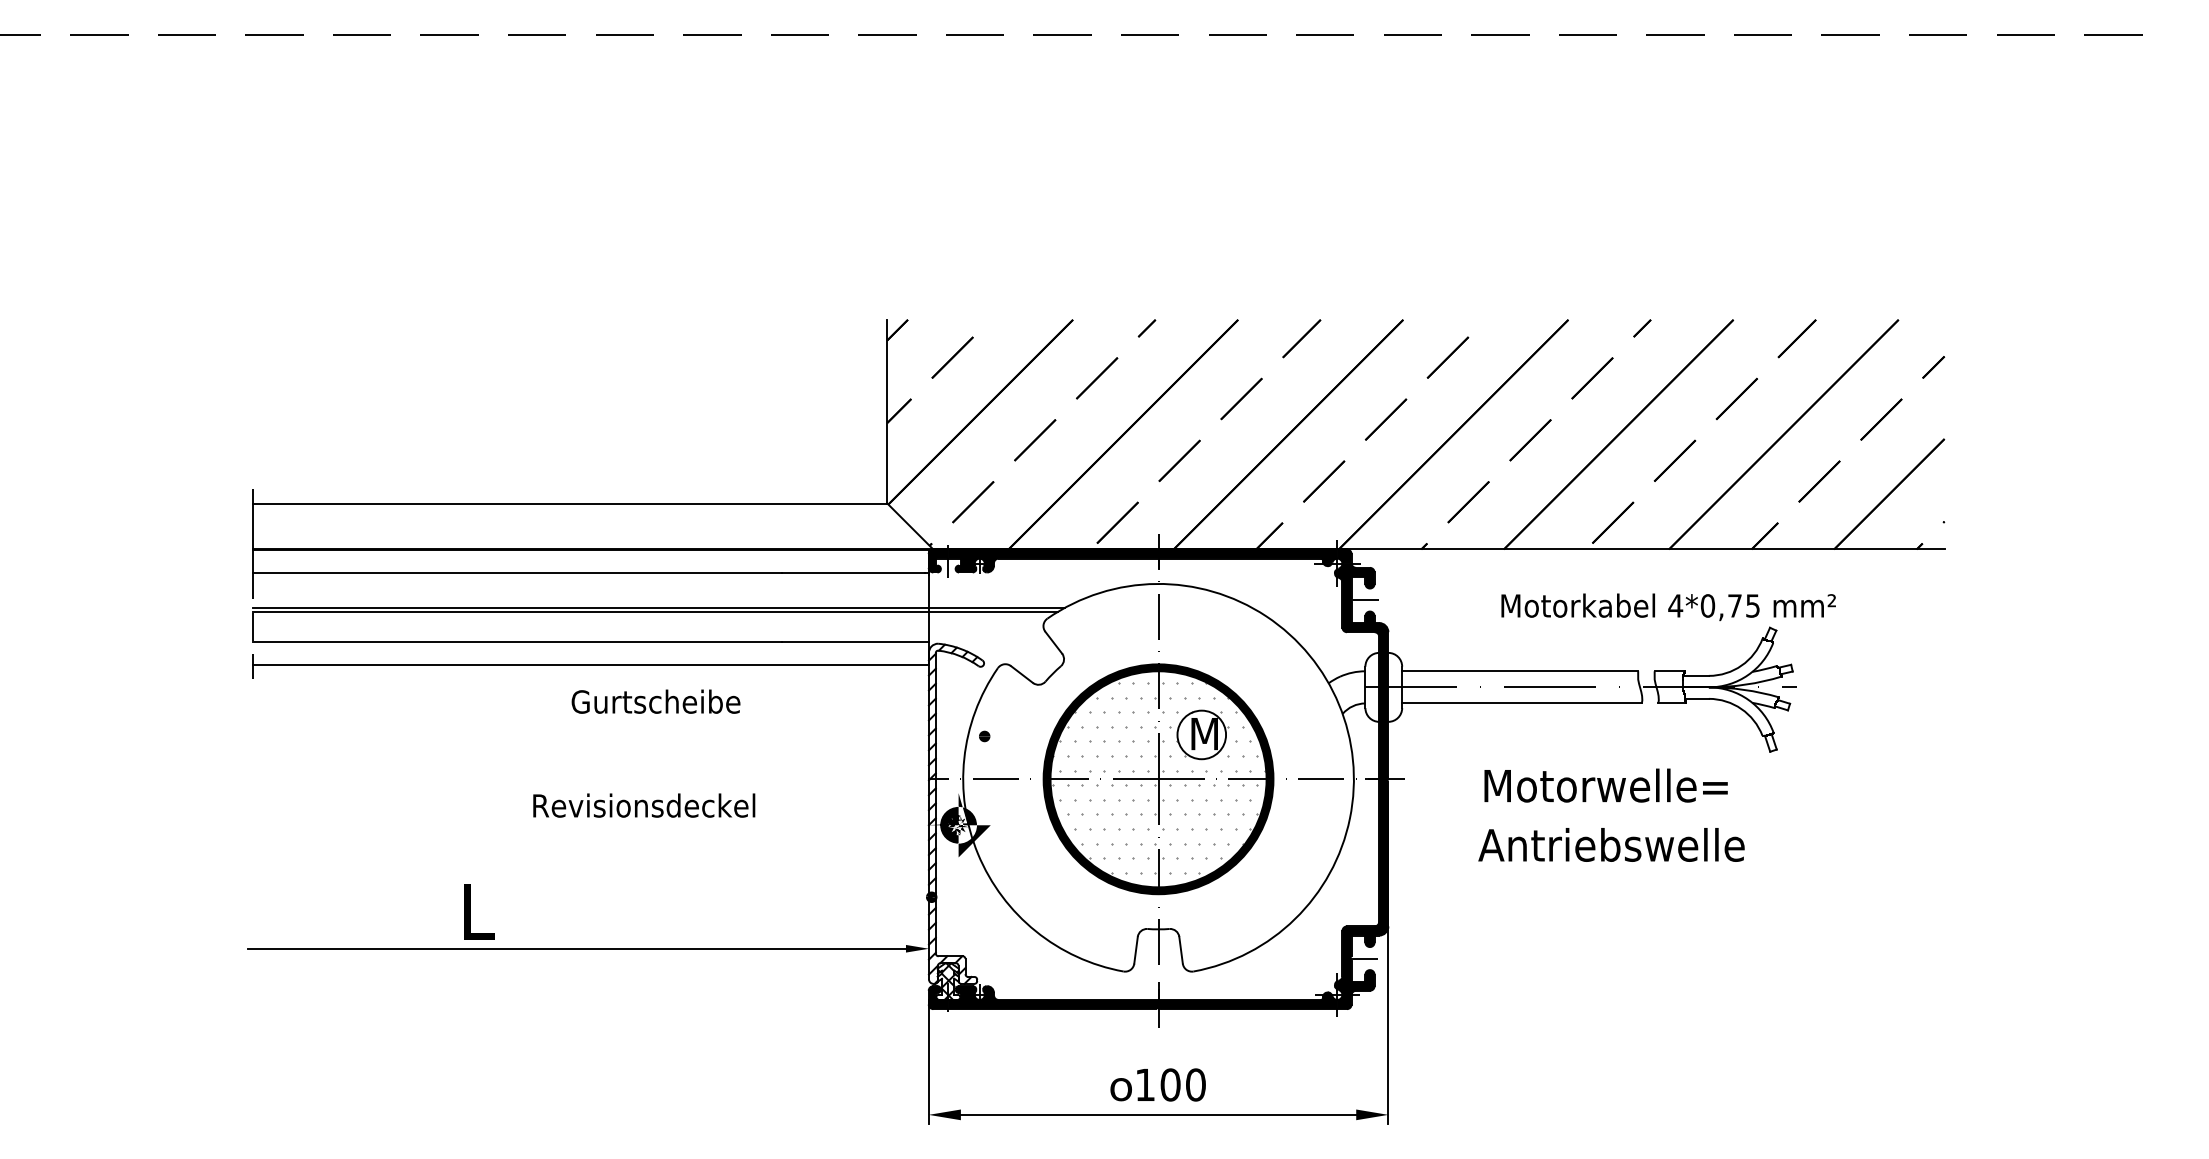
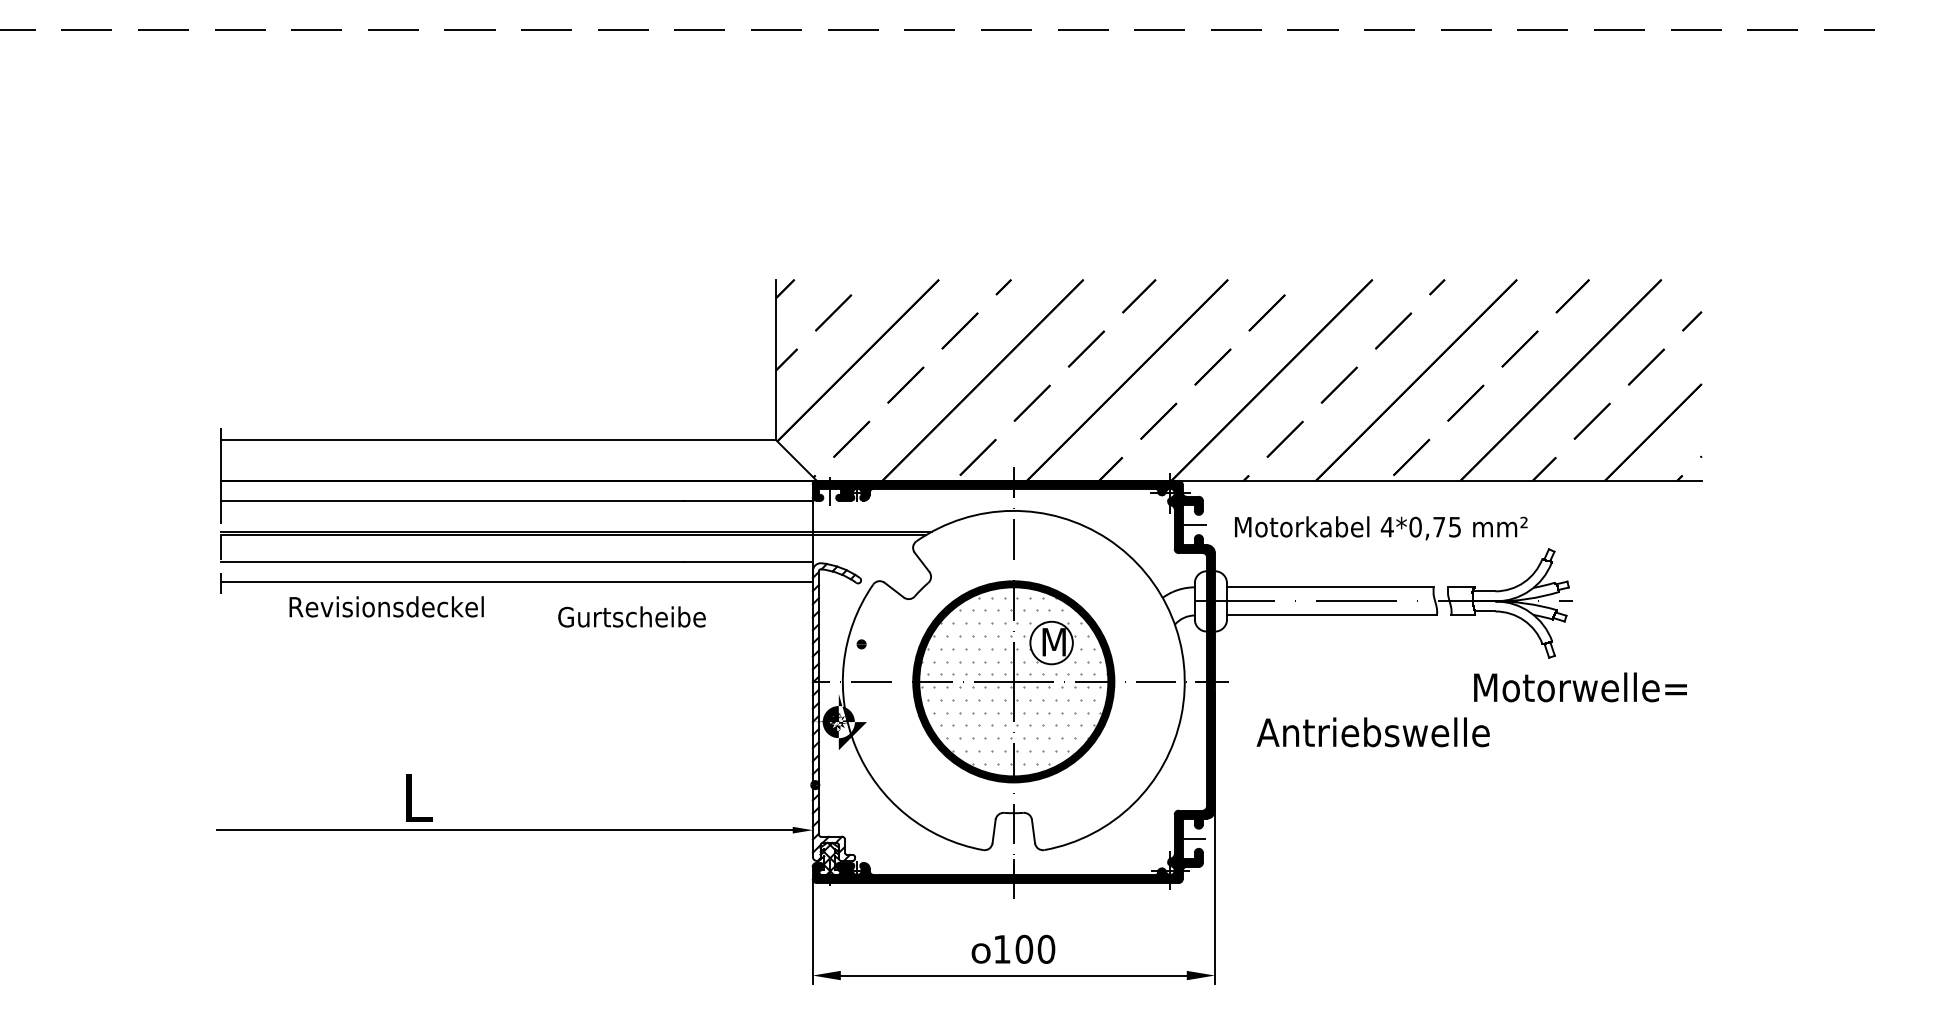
text: (1668, 607) -> (1381, 528), moved
text: (655, 701) -> (631, 616), moved
text: (1606, 785) -> (1580, 687), moved
text: (644, 805) -> (386, 606), moved
text: (1610, 845) -> (1372, 732), moved

